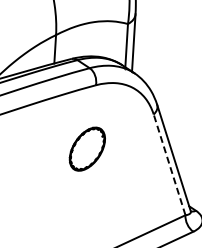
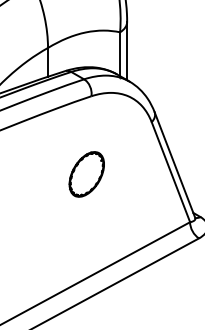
part: (87, 149) -> (86, 174), moved
line: (169, 165) -> (170, 172), dashed -> solid

